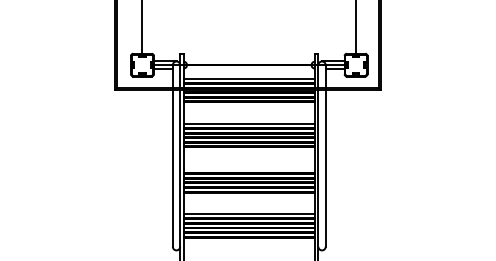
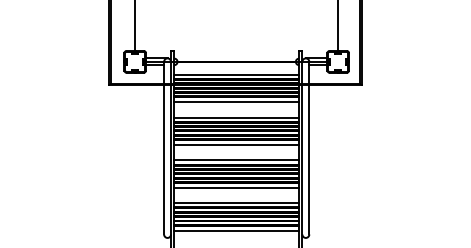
line: (249, 107) -> (236, 102), added
line: (249, 153) -> (236, 145), added
line: (249, 168) -> (236, 160), added
line: (249, 197) -> (236, 187), added
line: (249, 242) -> (236, 230), added

